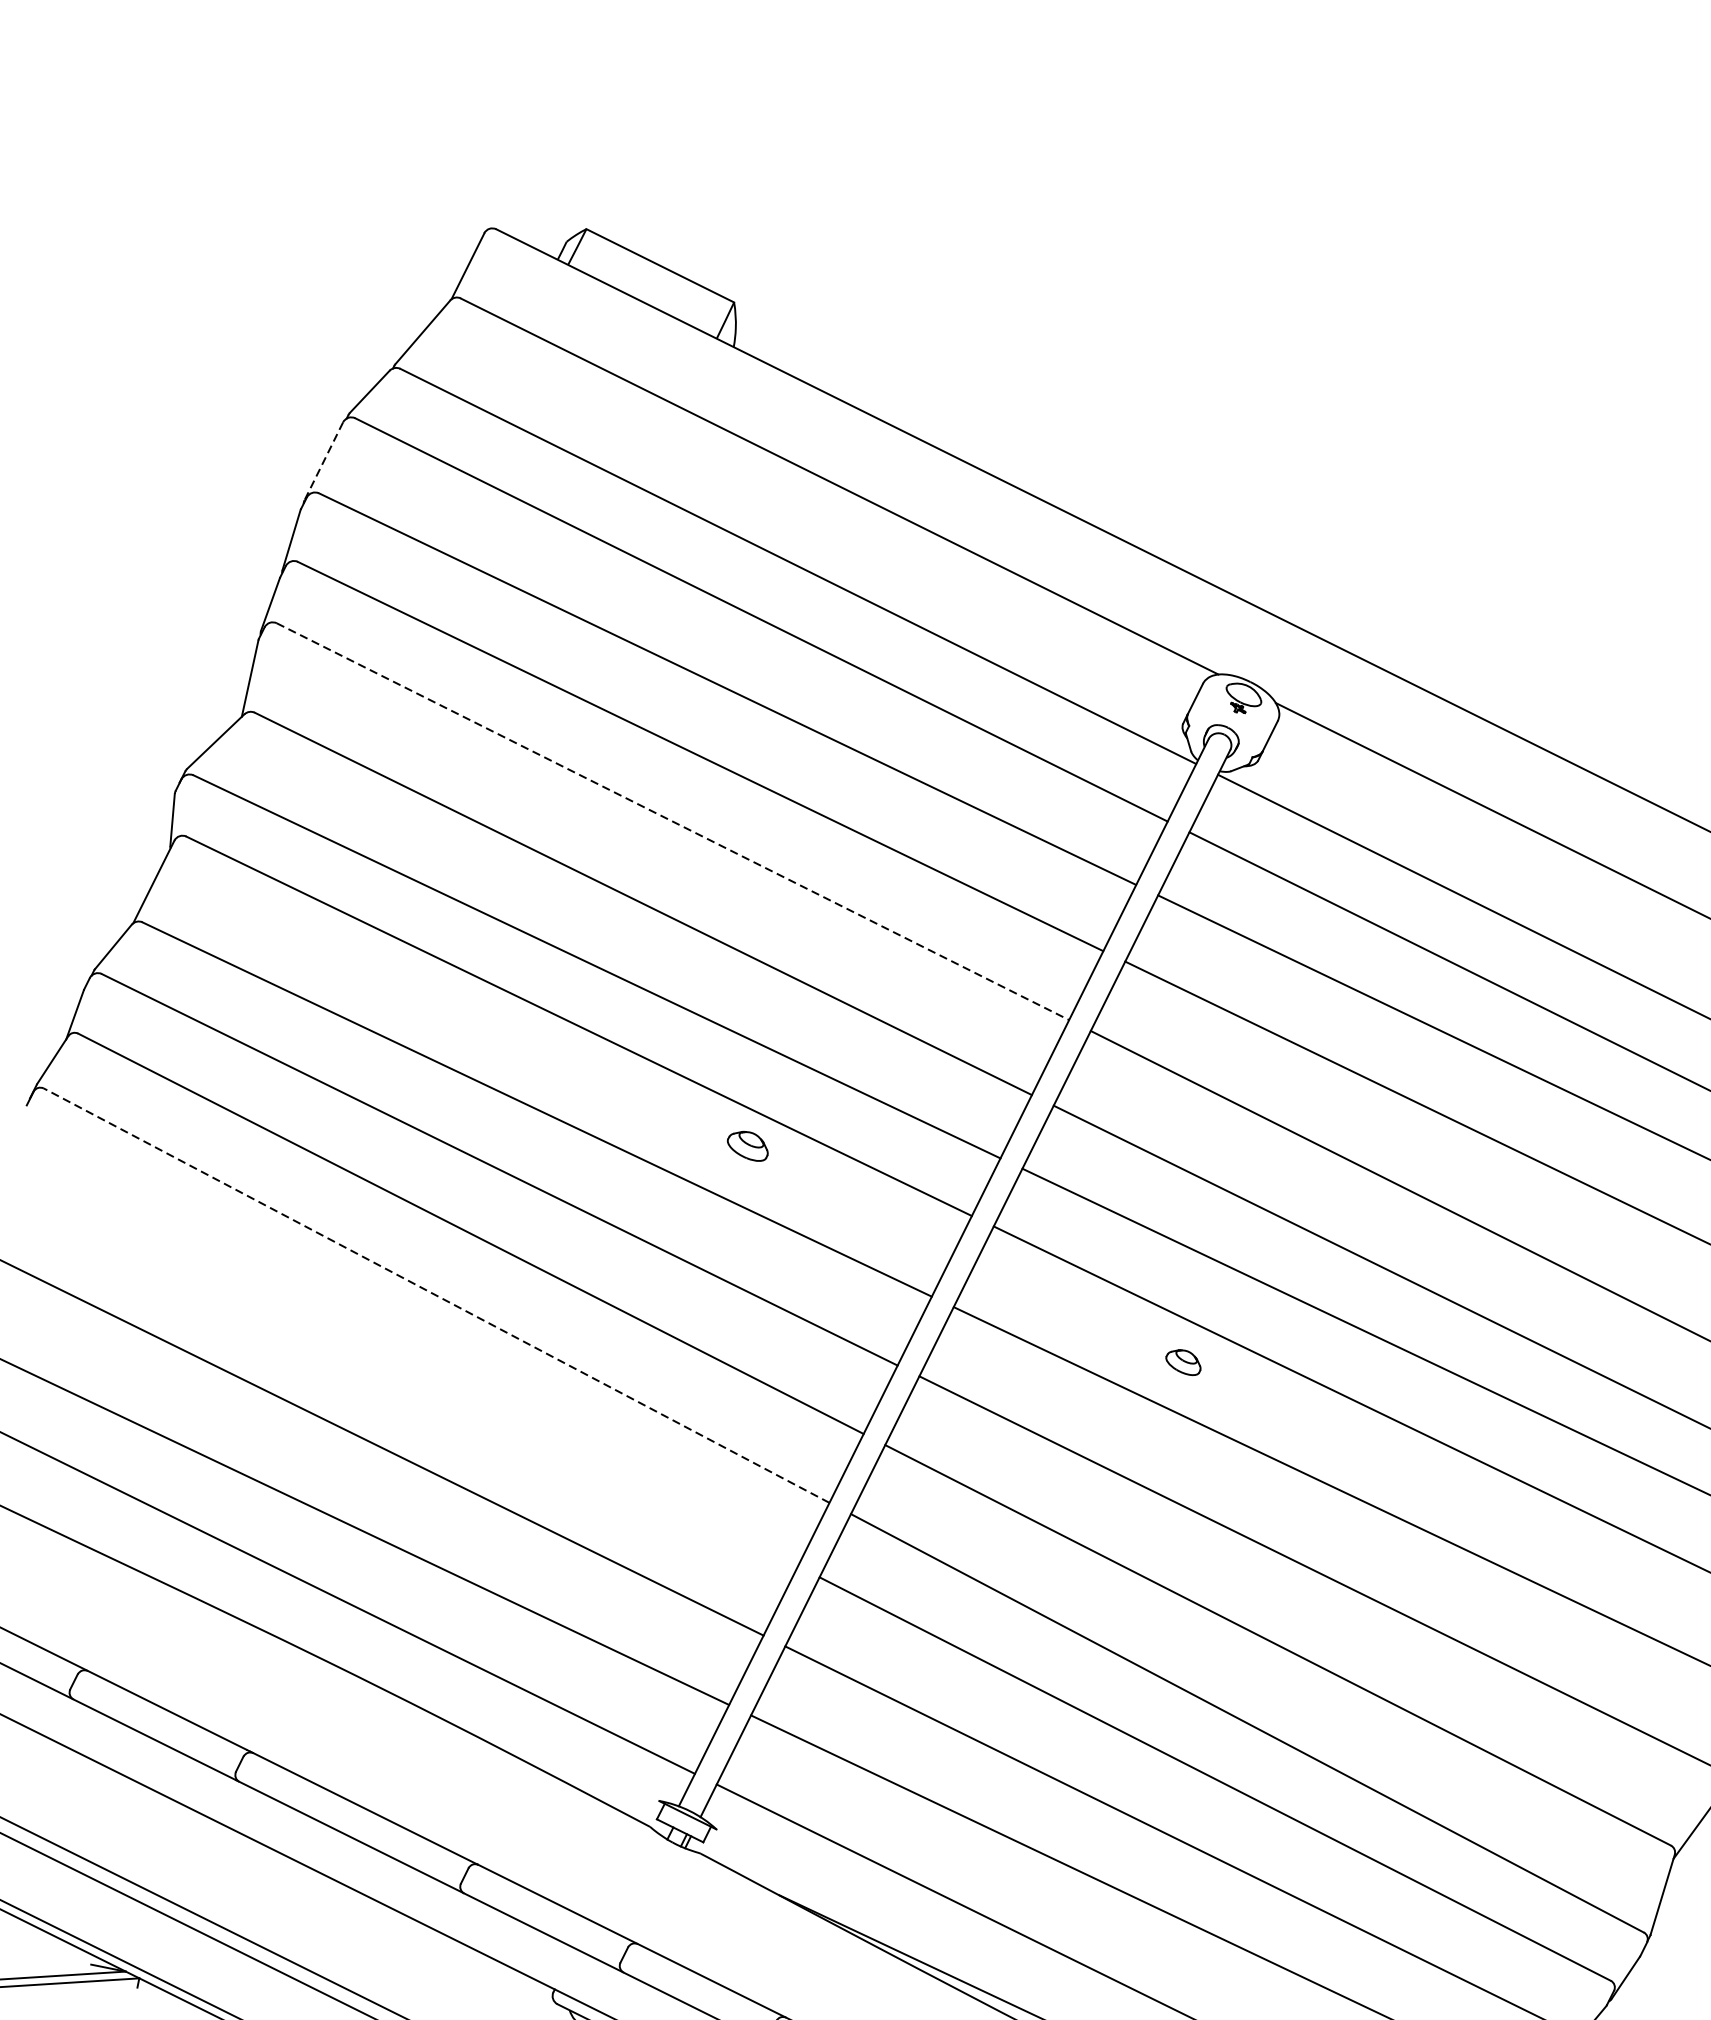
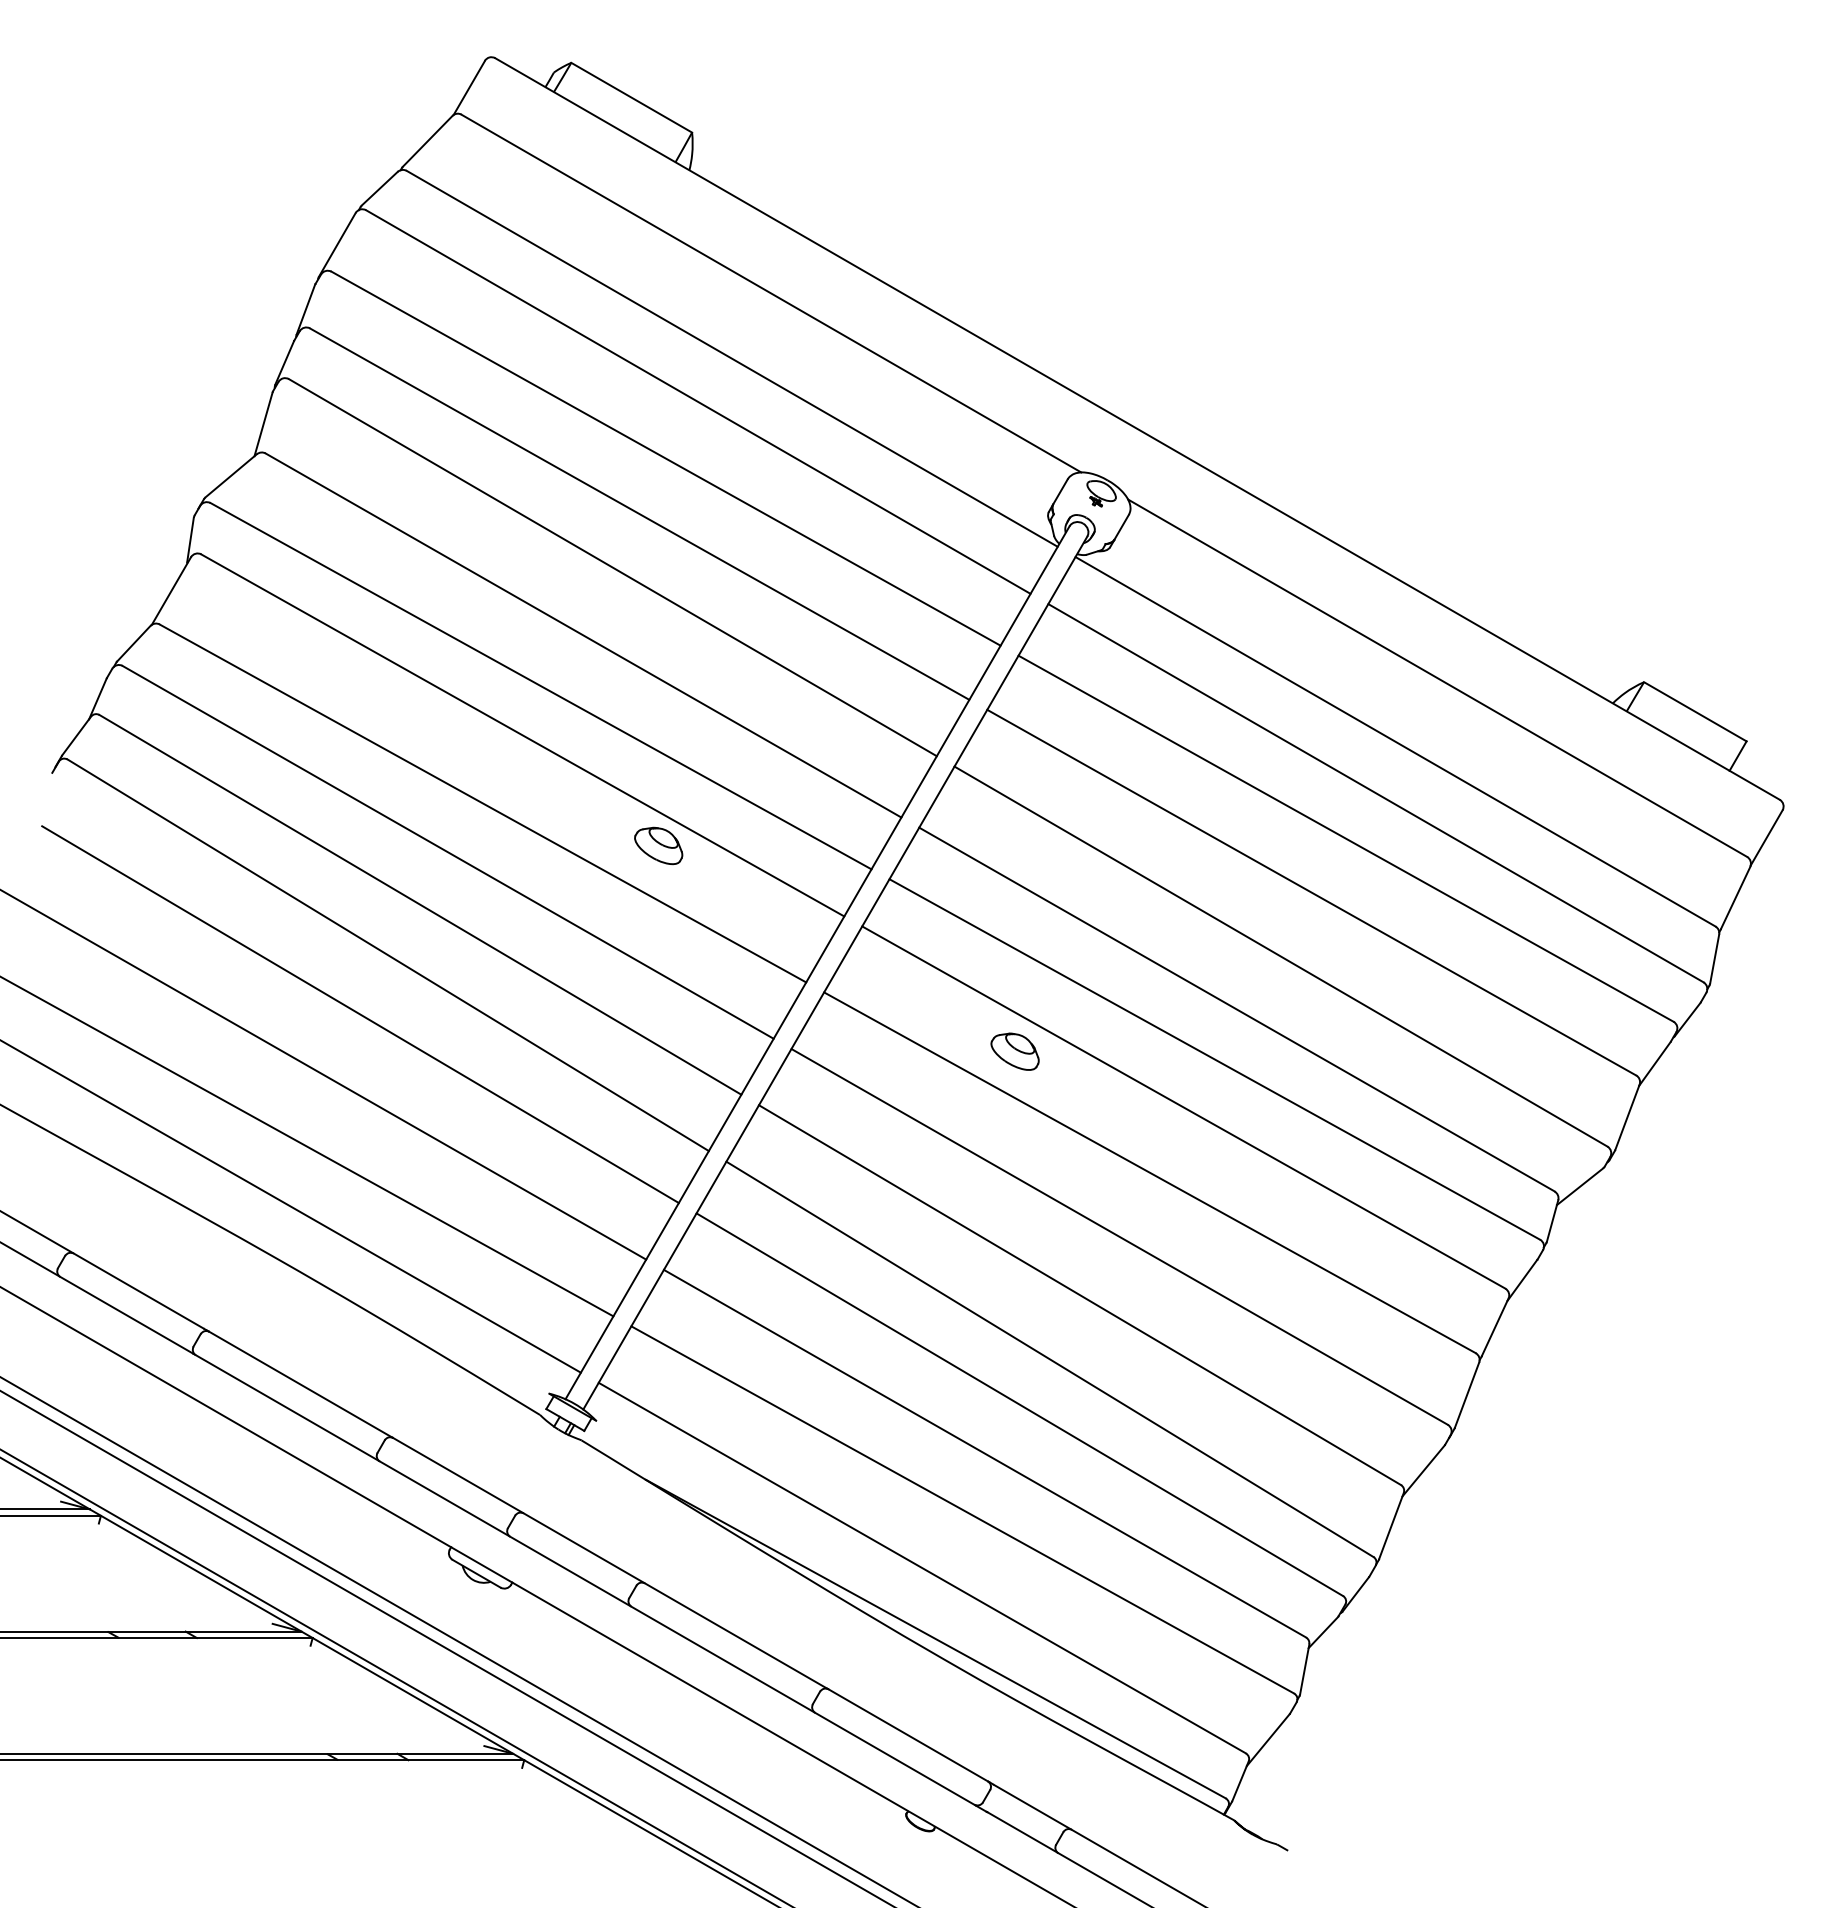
line: (324, 460) -> (337, 244), dashed -> solid
line: (672, 821) -> (612, 567), dashed -> solid
part: (747, 1146) -> (658, 845), size x1.43
line: (436, 1295) -> (388, 955), dashed -> solid
part: (1182, 1362) -> (1014, 1051), size x1.67
line: (408, 1367) -> (360, 1014), added

